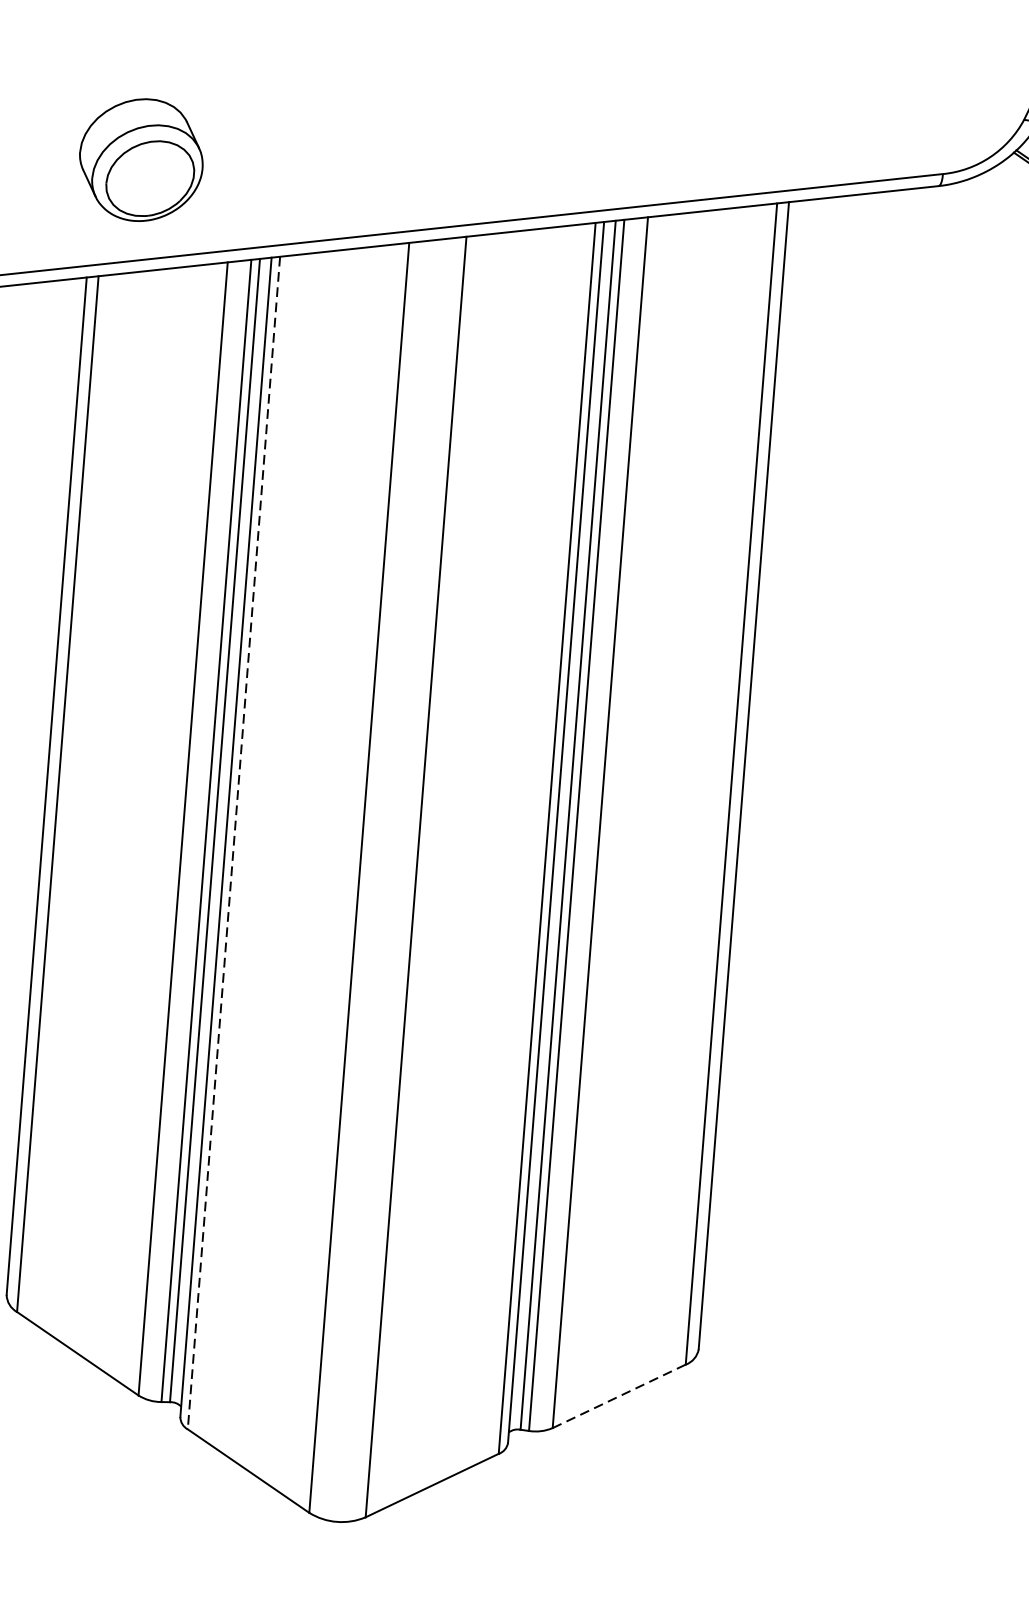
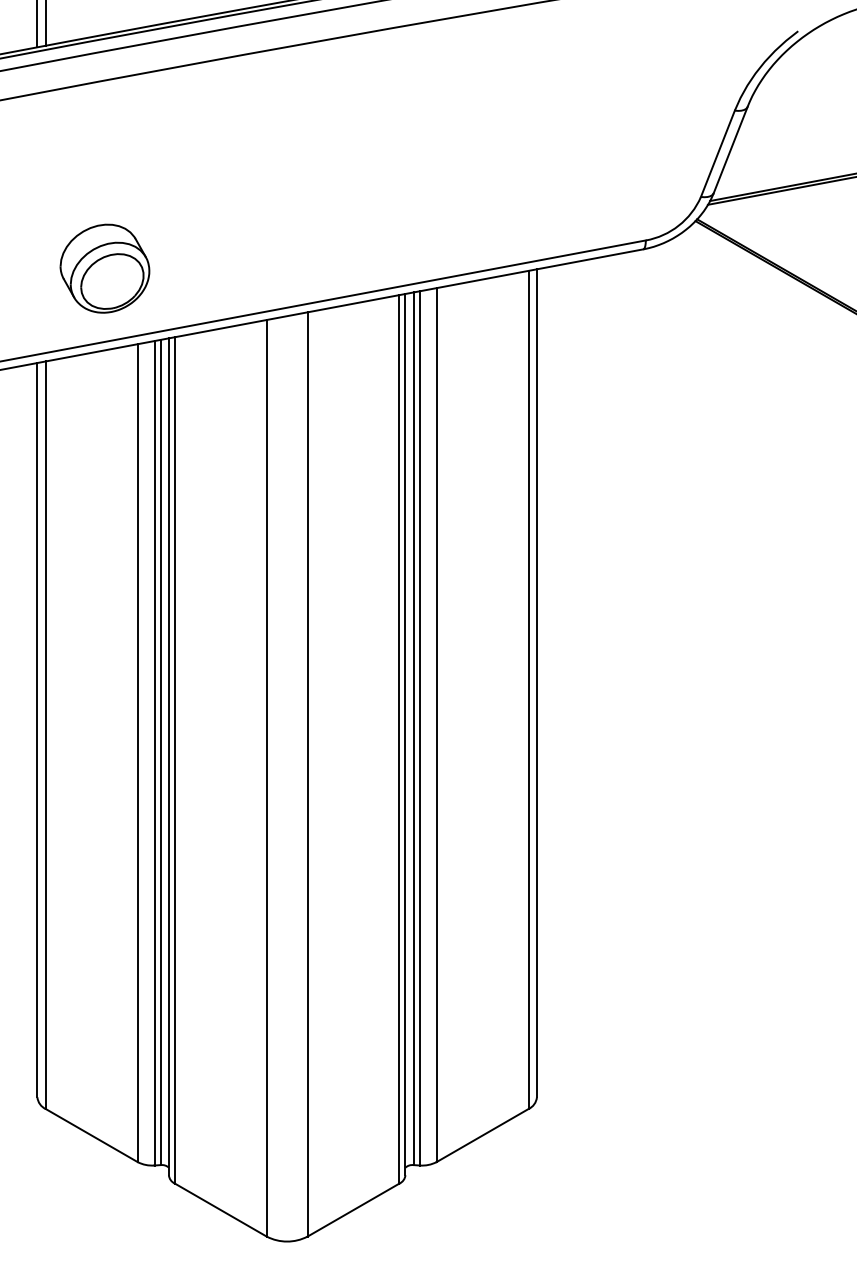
part: (140, 159) -> (104, 268), moved
line: (233, 843) -> (174, 760), dashed -> solid
line: (620, 1396) -> (483, 1135), dashed -> solid

